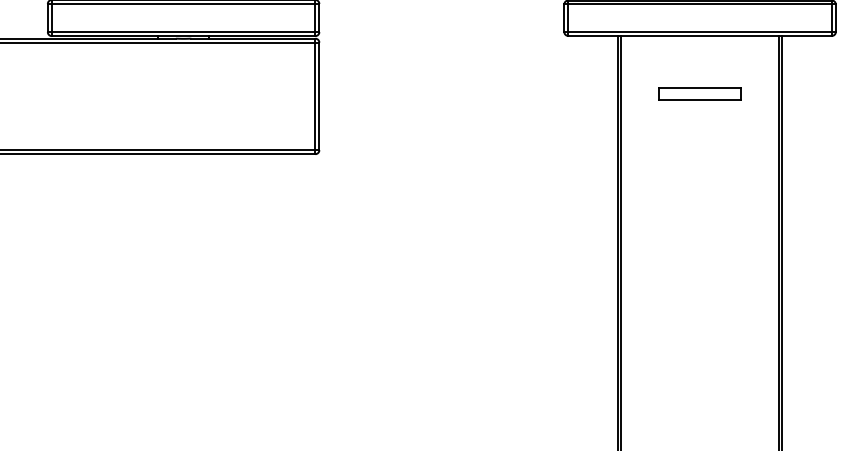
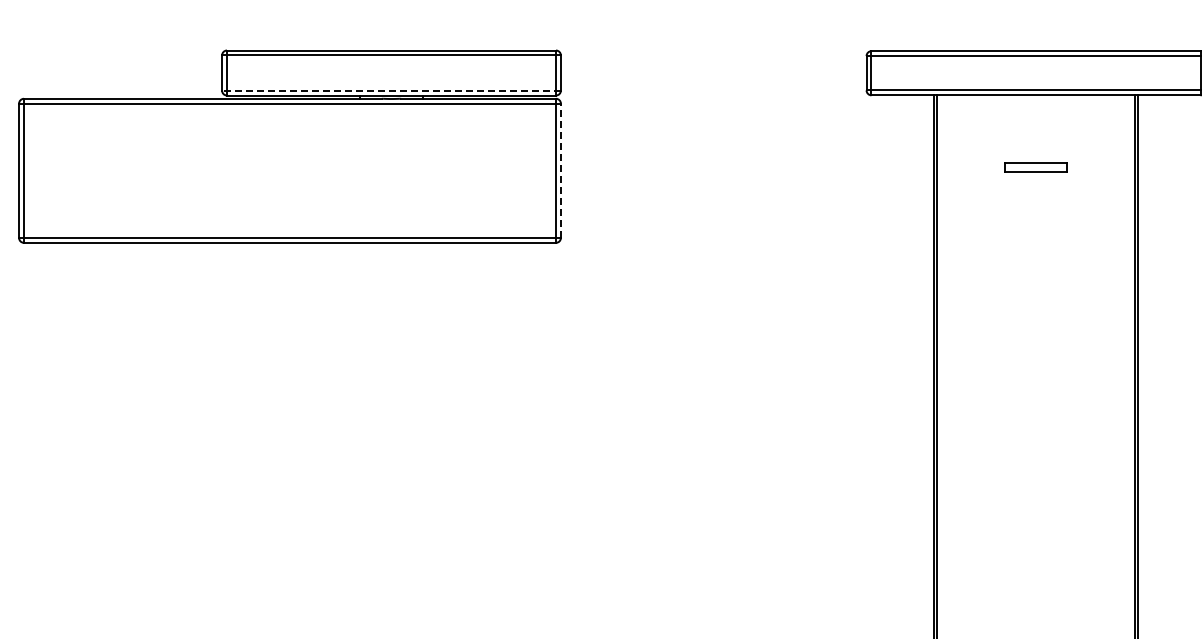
line: (183, 32) -> (391, 90), solid -> dashed
part: (699, 93) -> (1035, 167), size x0.6
line: (319, 96) -> (560, 170), solid -> dashed

